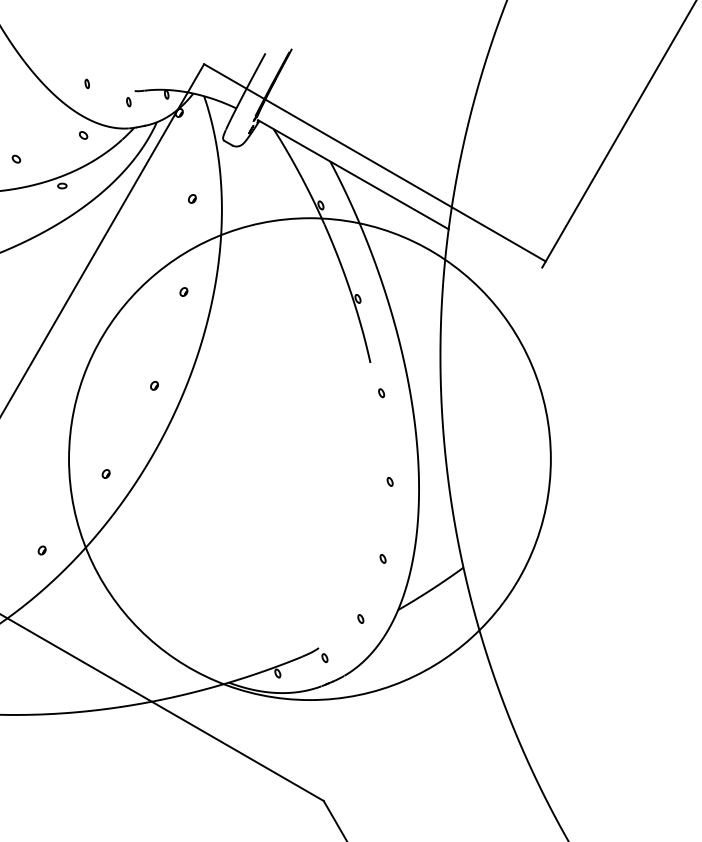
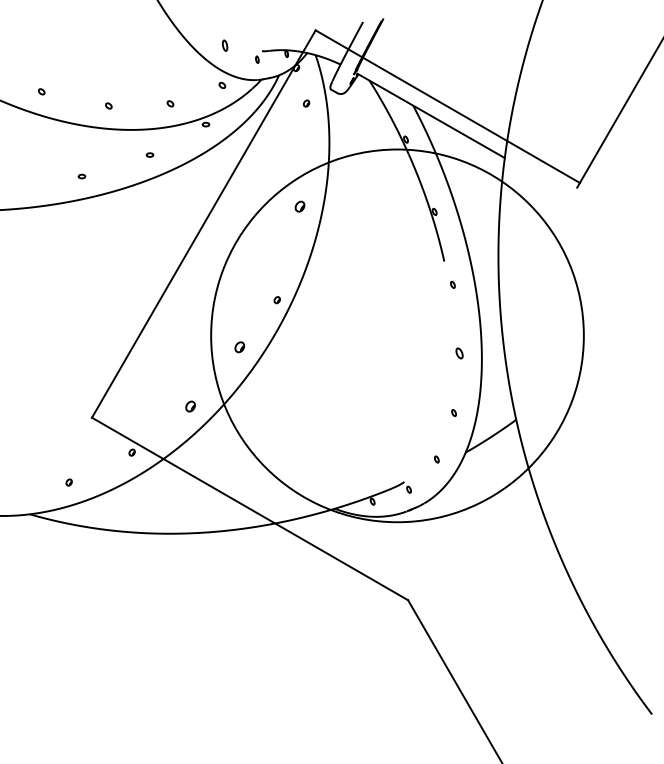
part: (87, 83) -> (225, 45), size x1.6
part: (192, 198) -> (306, 103), moved
part: (183, 291) -> (299, 206), size x1.6
part: (153, 386) -> (276, 300), moved
part: (105, 474) -> (239, 347), size x1.6
part: (390, 481) -> (459, 353), size x1.6
part: (41, 550) -> (189, 406), size x1.6

